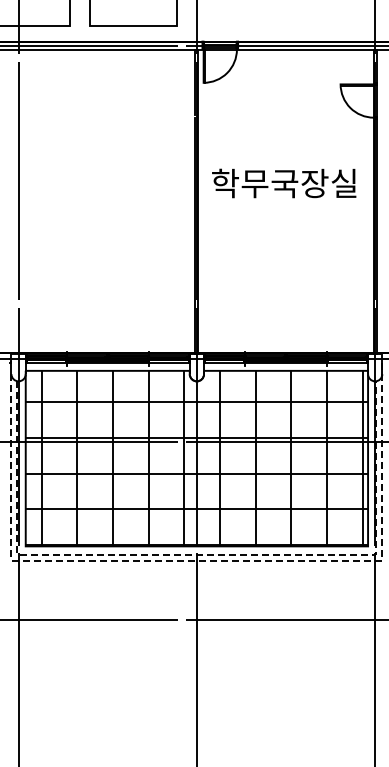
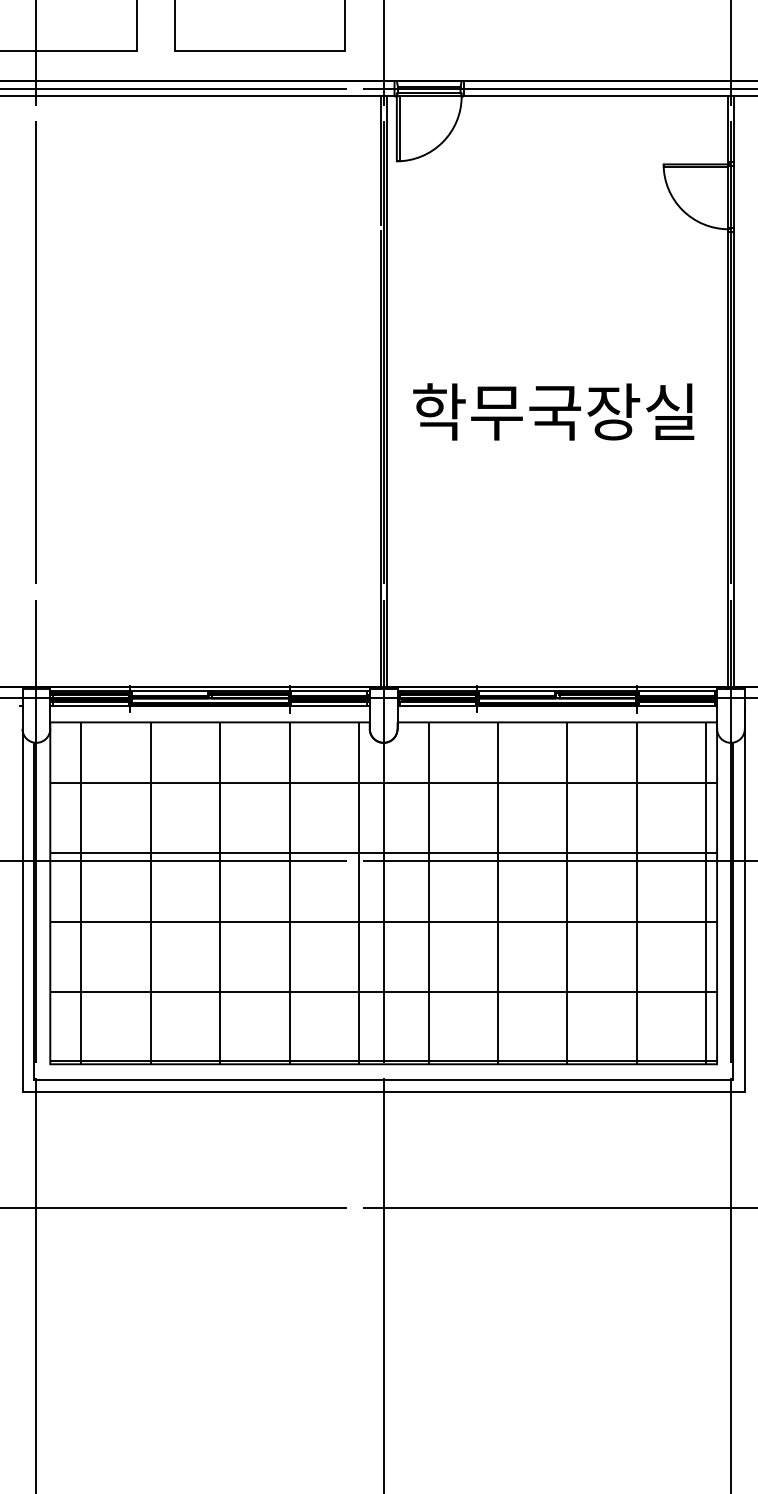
text: (284, 183) -> (554, 411), moved
line: (197, 554) -> (384, 1080), dashed -> solid
line: (203, 560) -> (396, 1091), dashed -> solid

